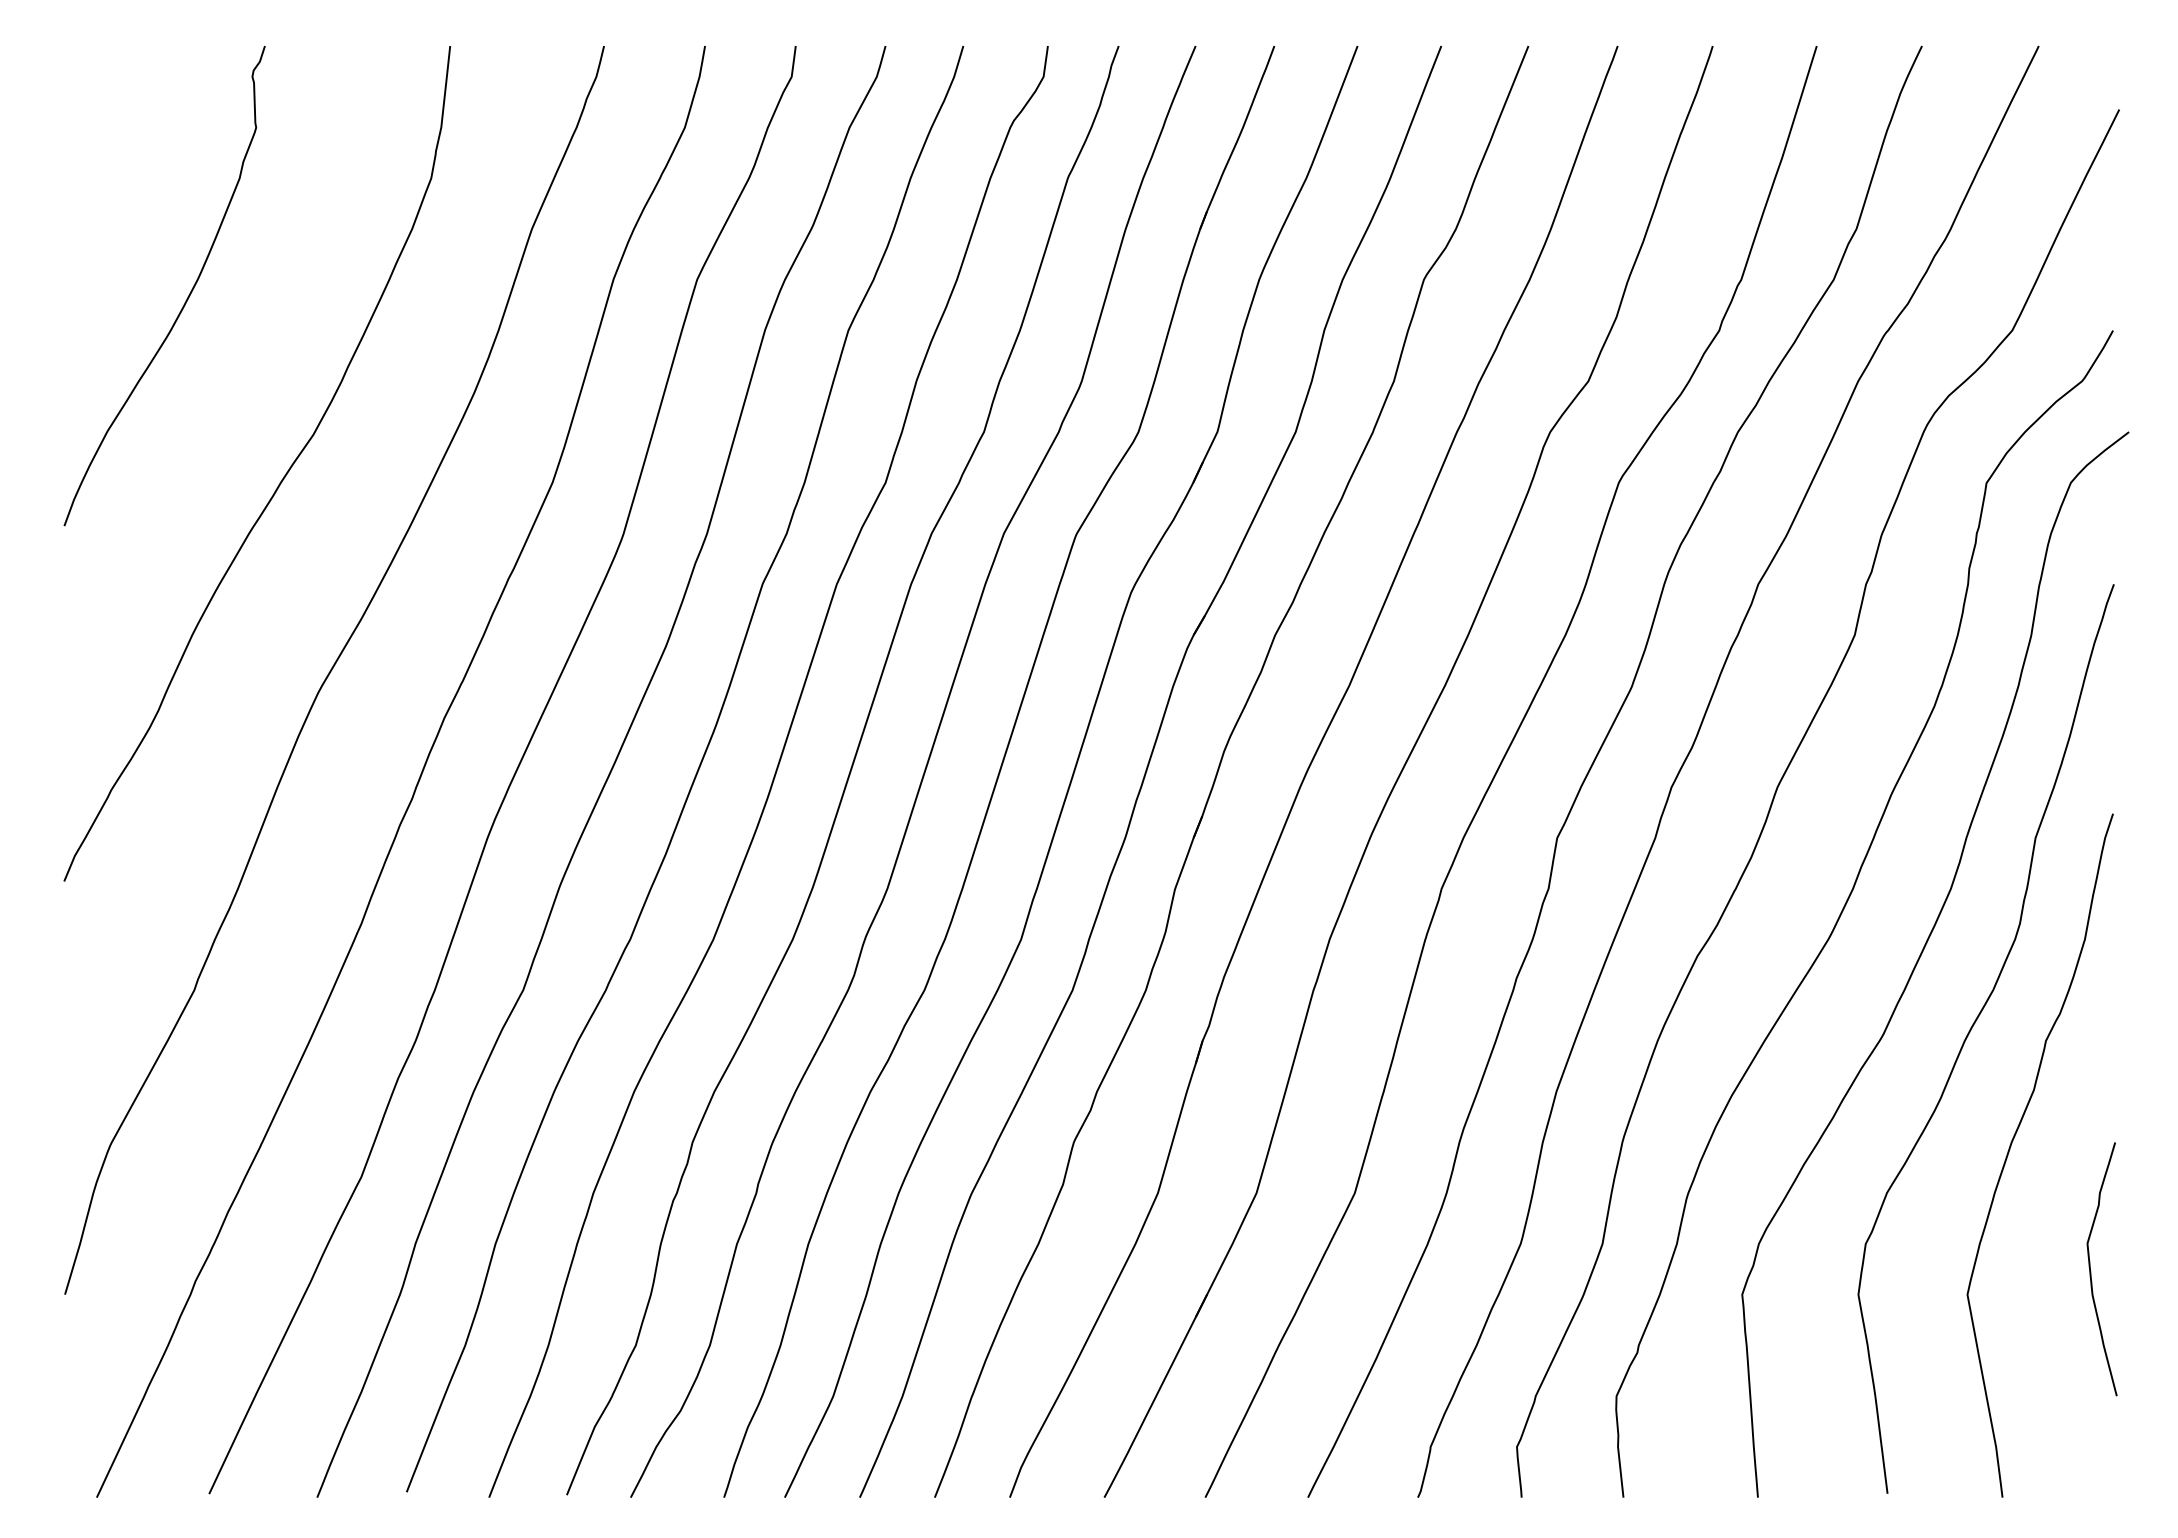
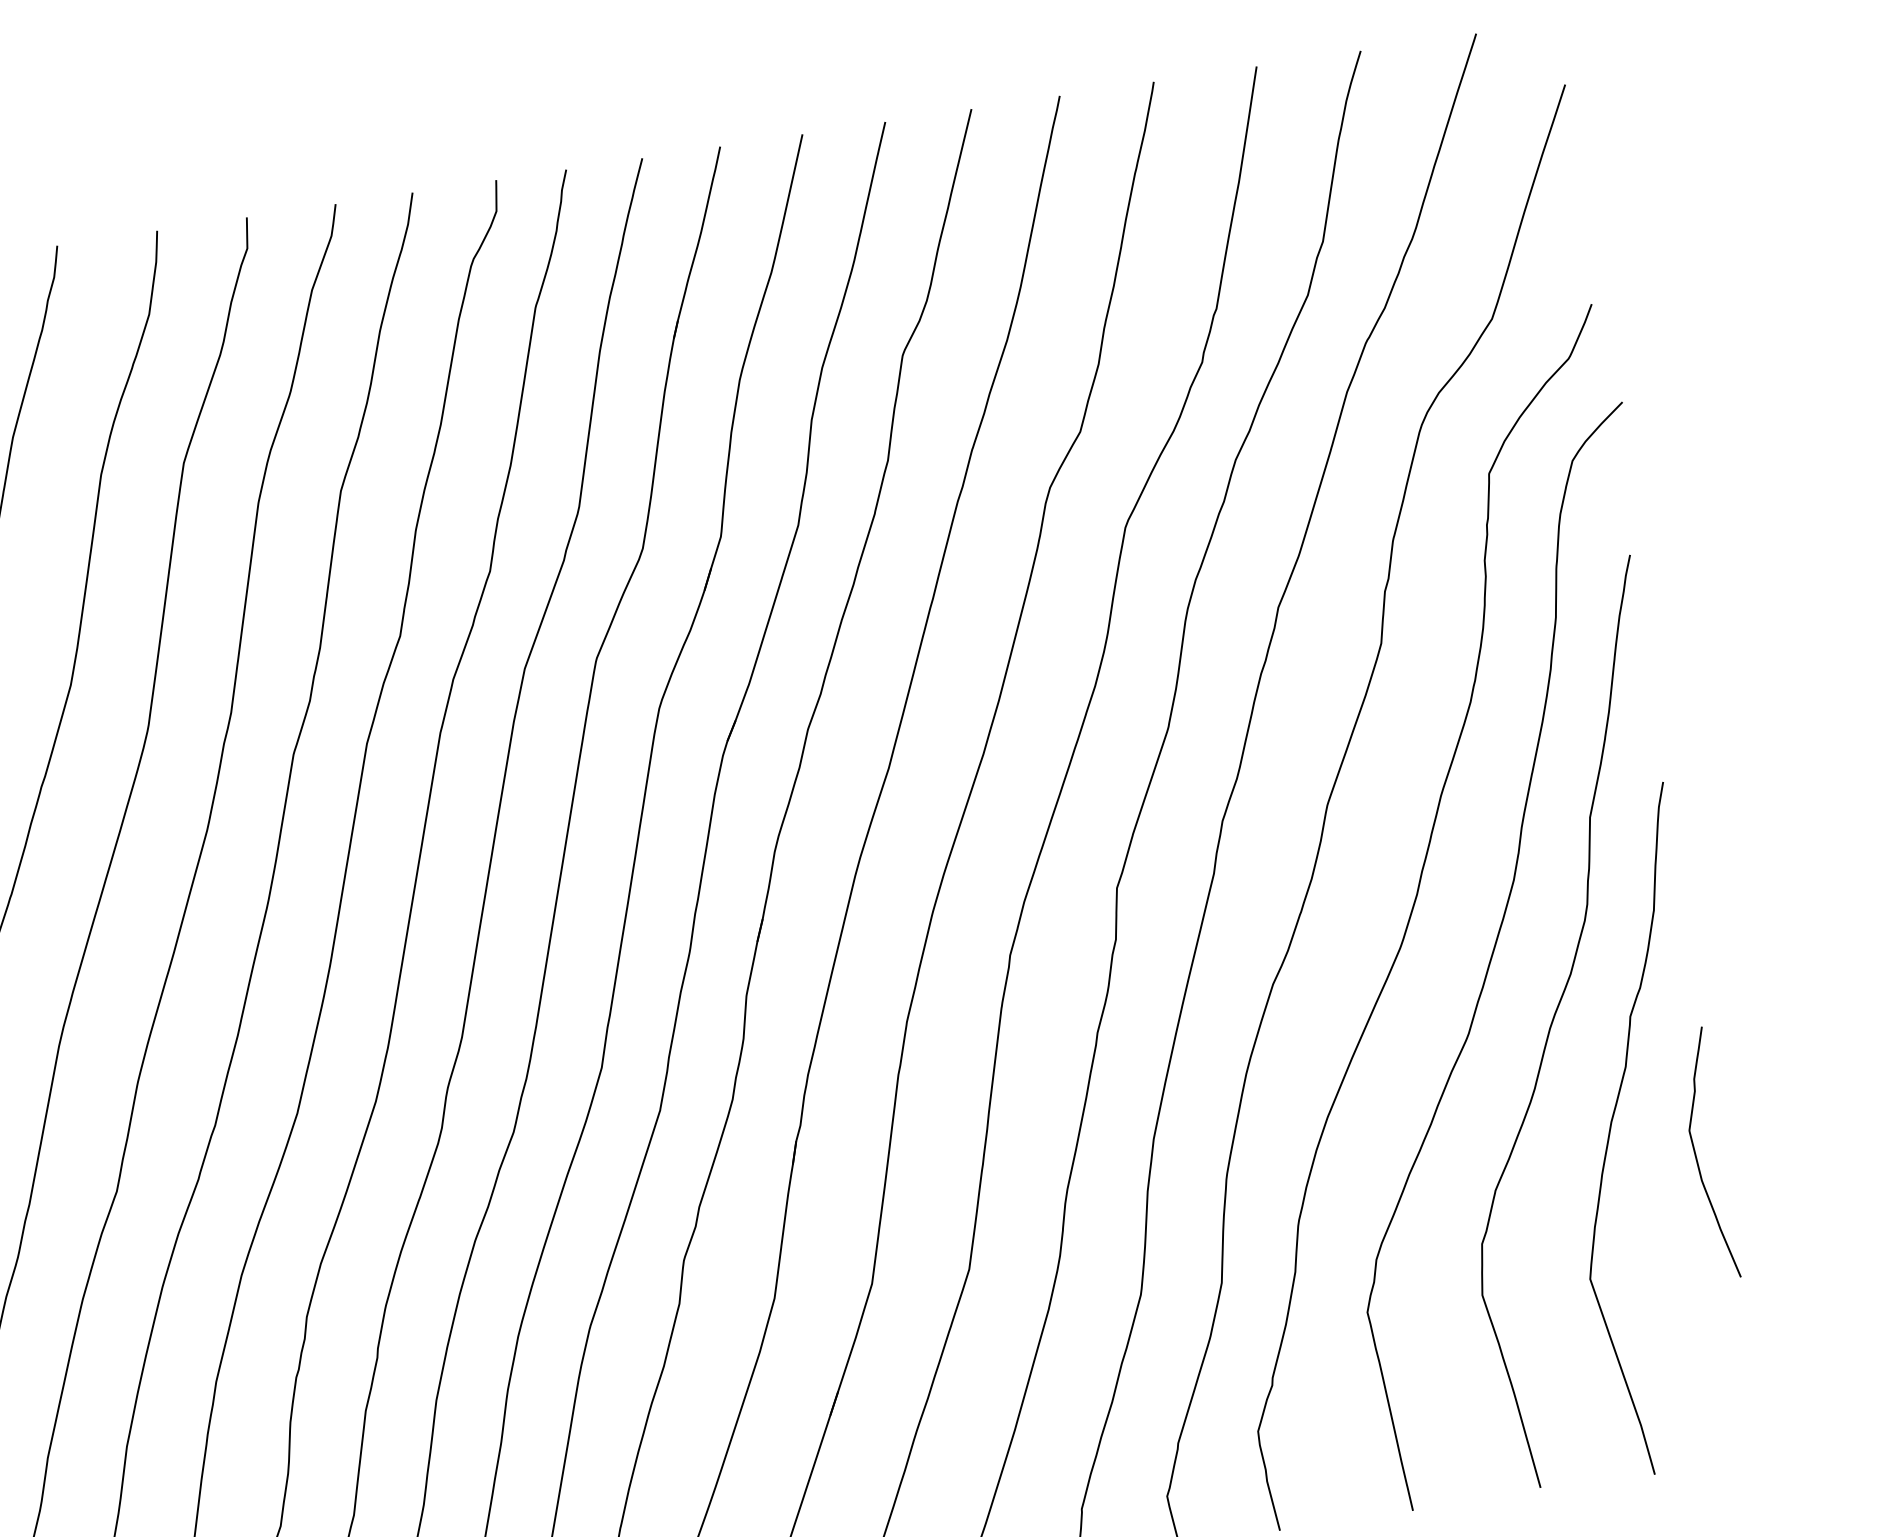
curve: (2091, 1271) -> (1697, 1157), moved

